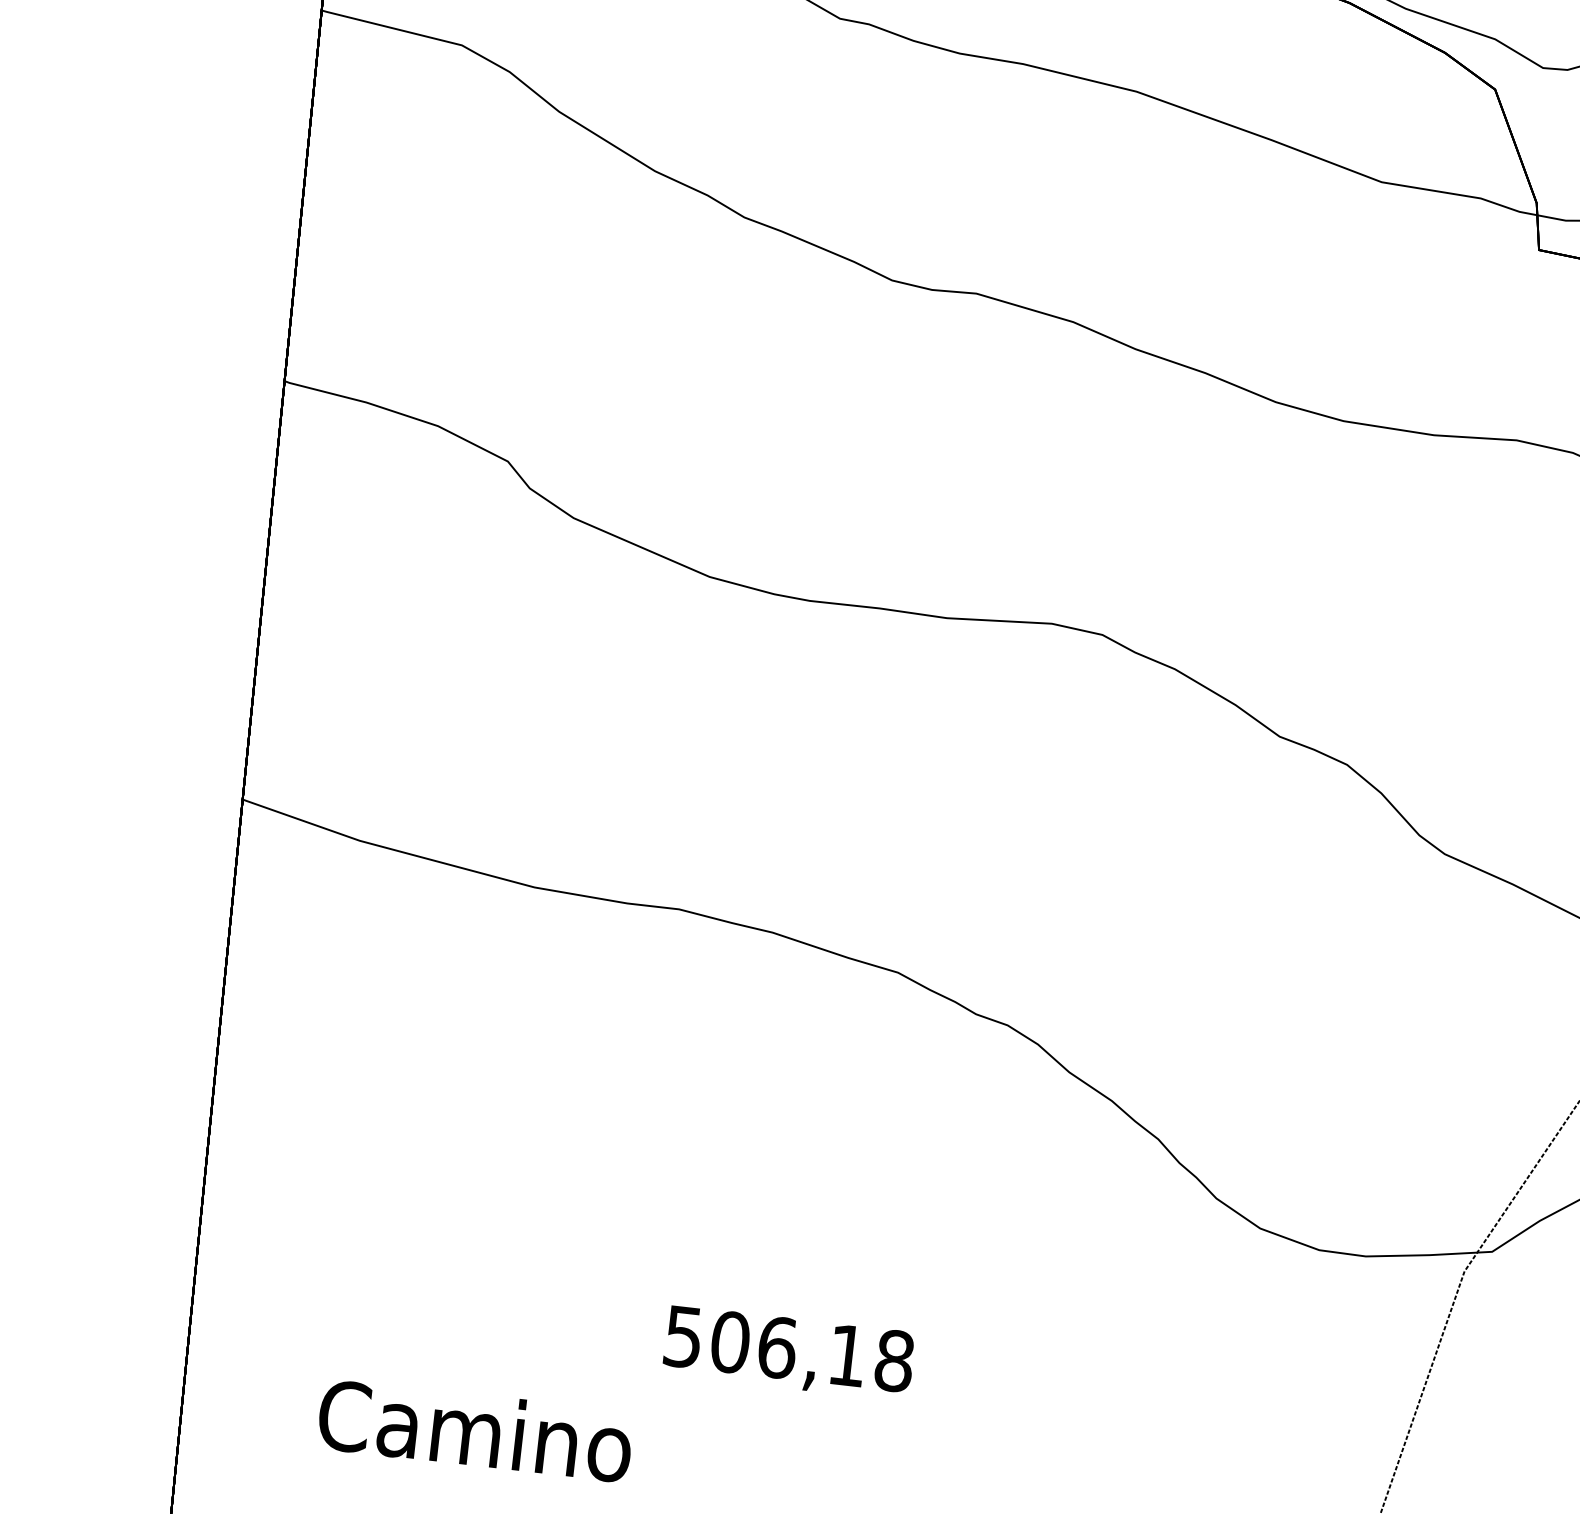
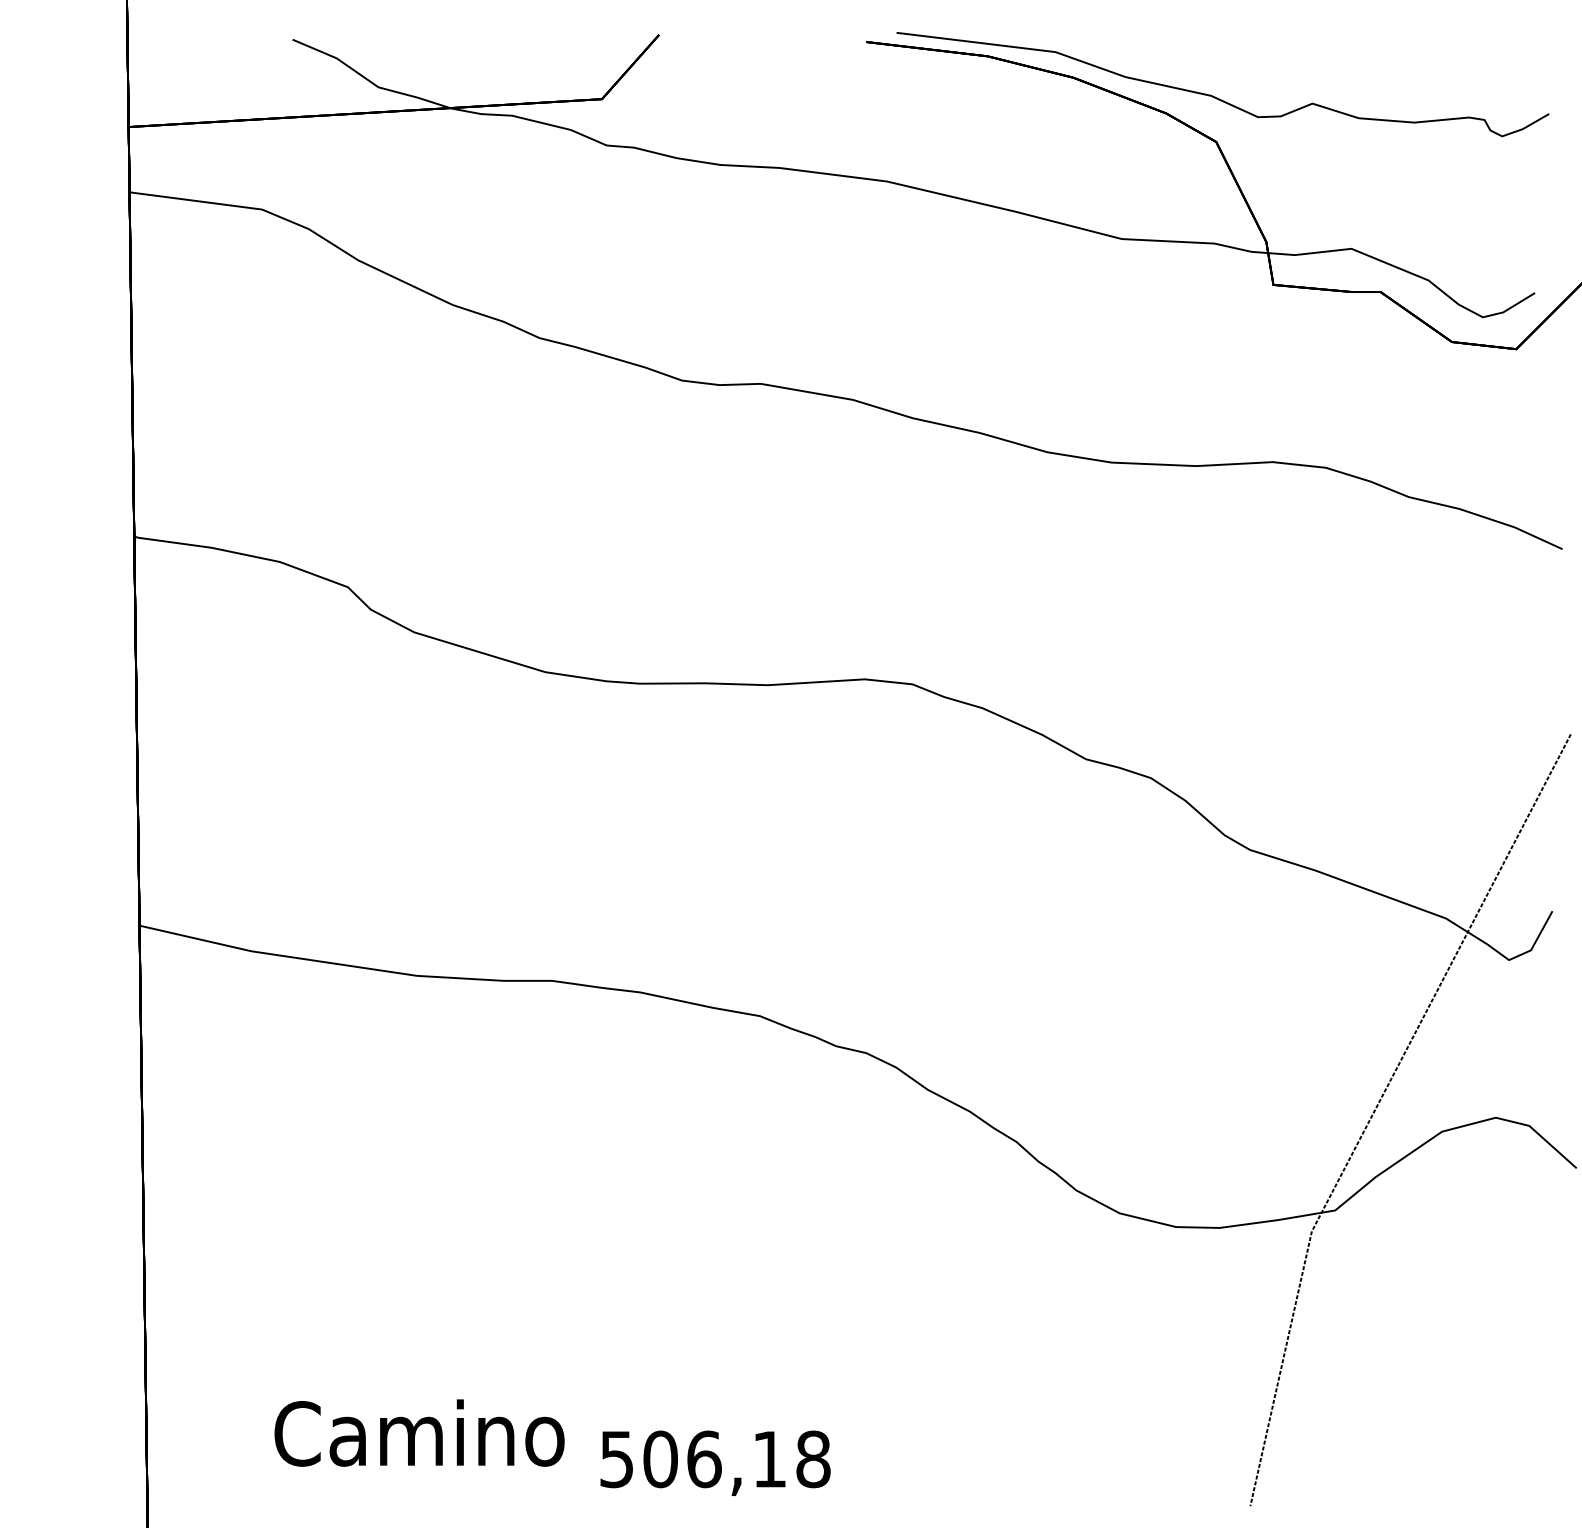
text: (788, 1352) -> (715, 1462), moved
text: (475, 1429) -> (419, 1432), moved

